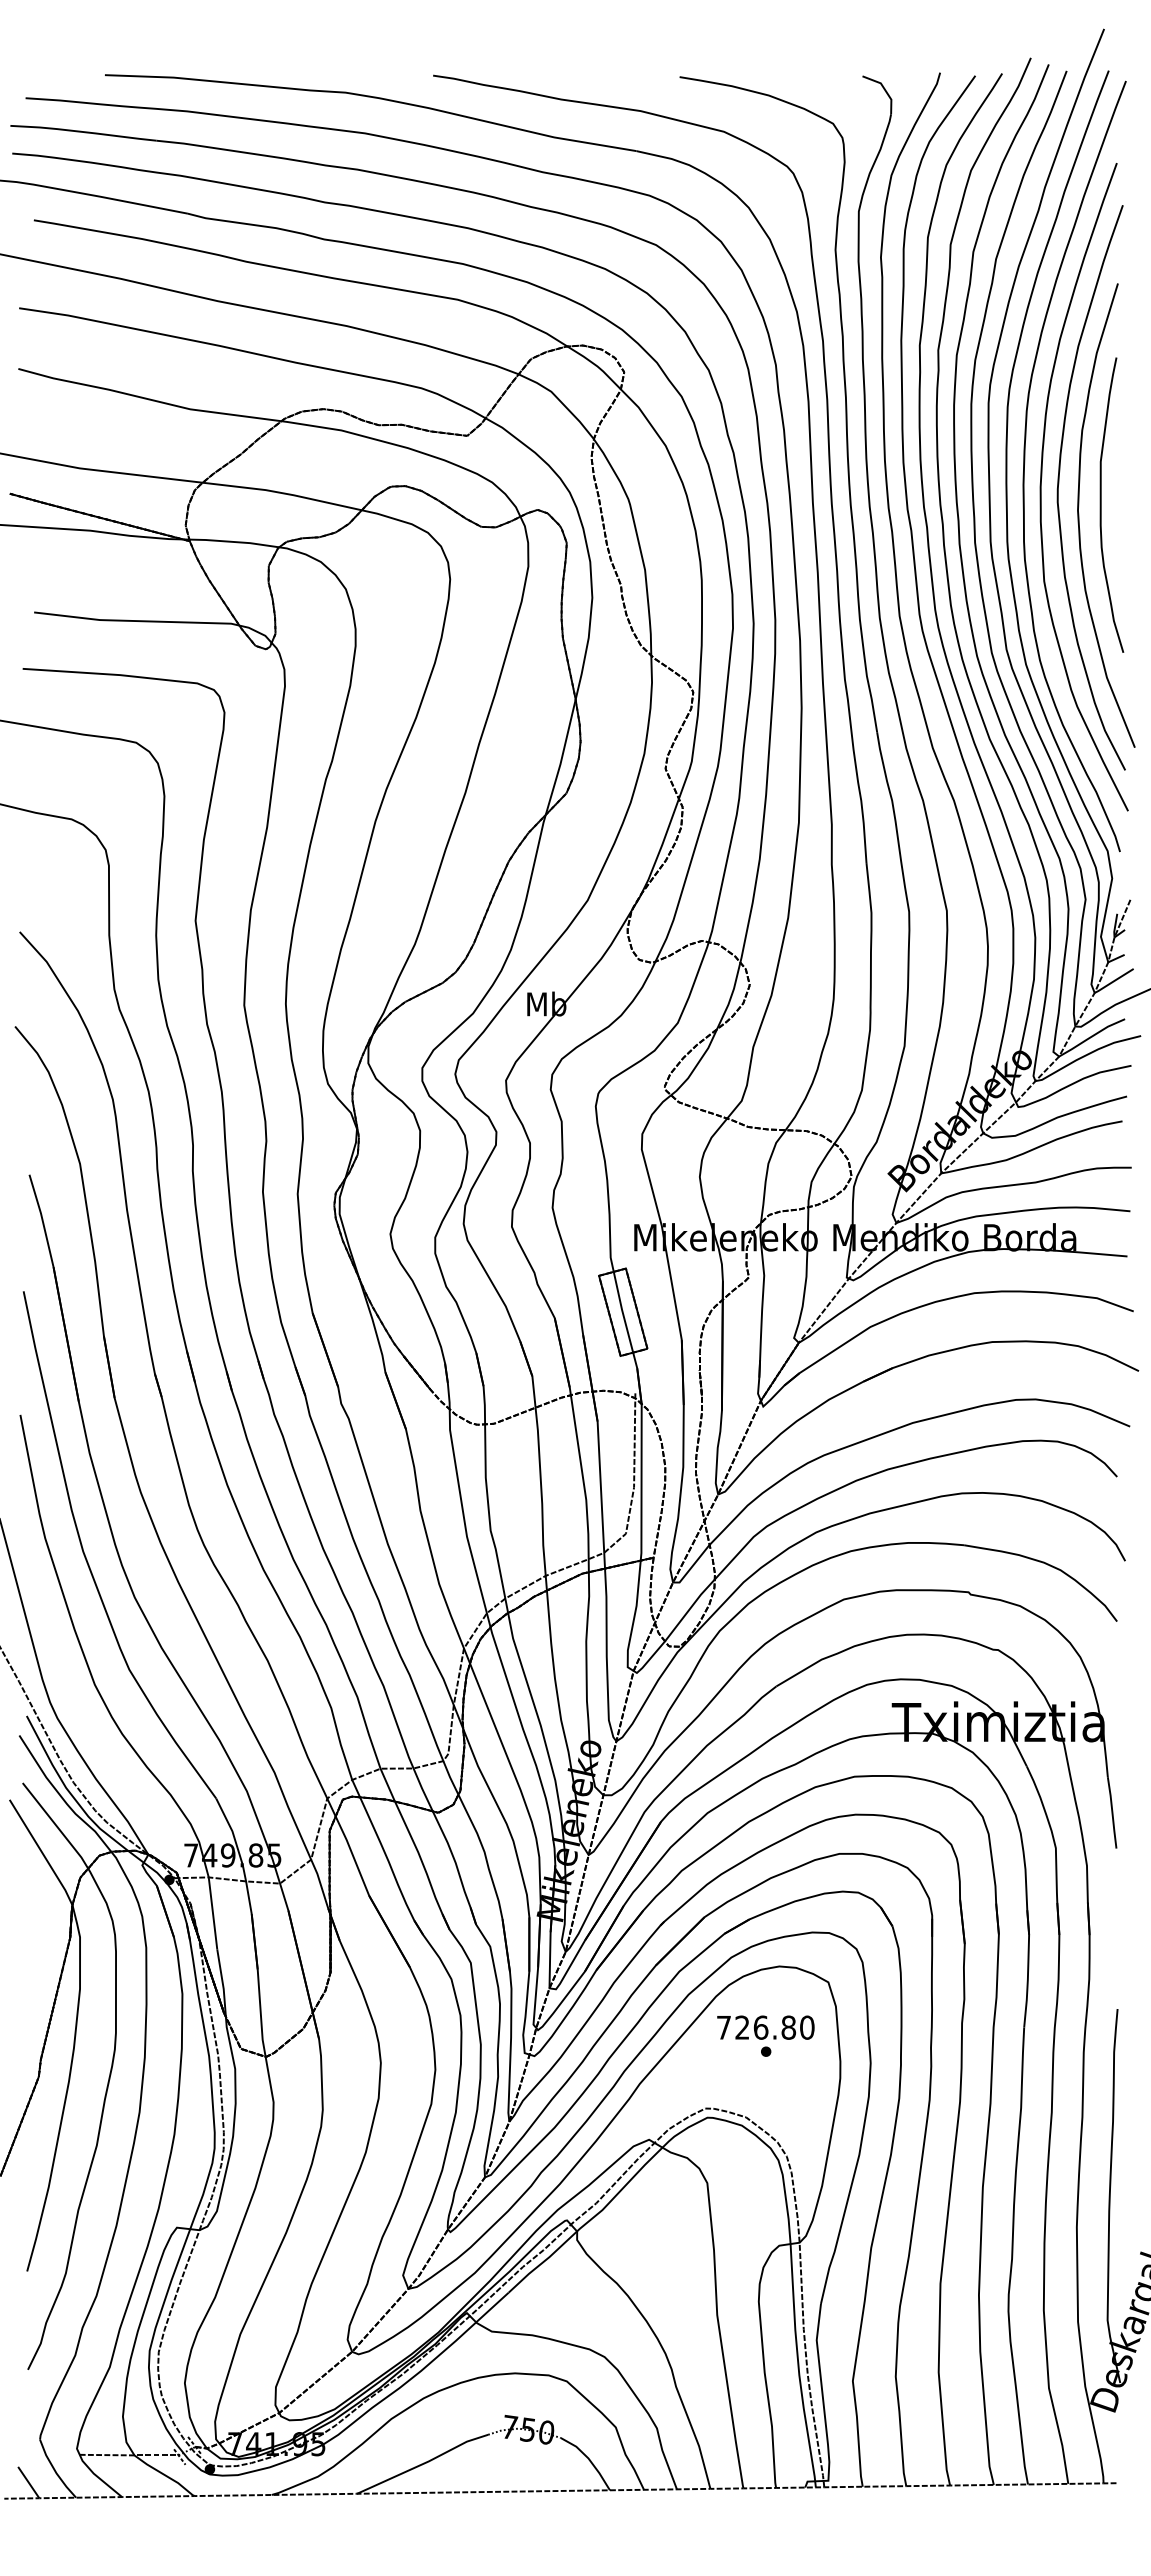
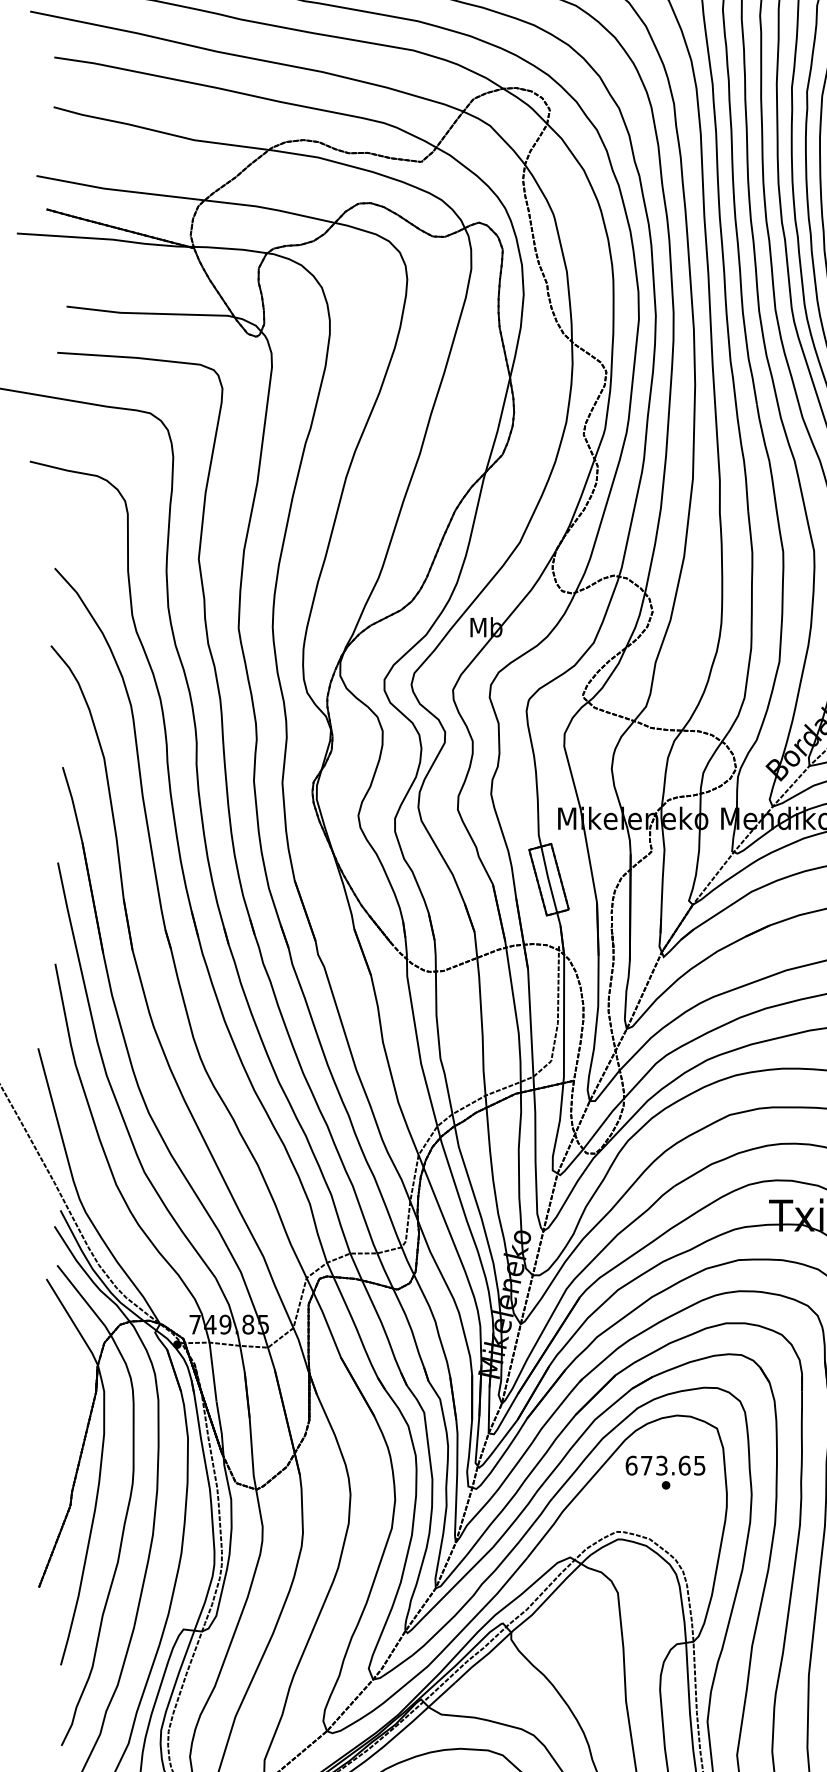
text: (765, 2027) -> (665, 1465), 726.80 -> 673.65

